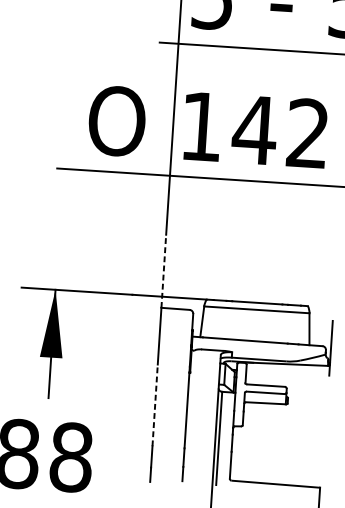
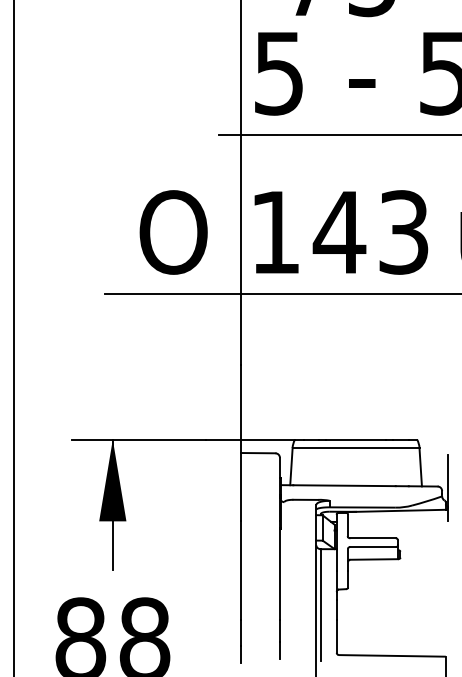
text: (307, 133) -> (403, 232), 142 -> 143
line: (163, 270) -> (241, 408), dashed -> solid
line: (155, 405) -> (241, 570), dashed -> solid

